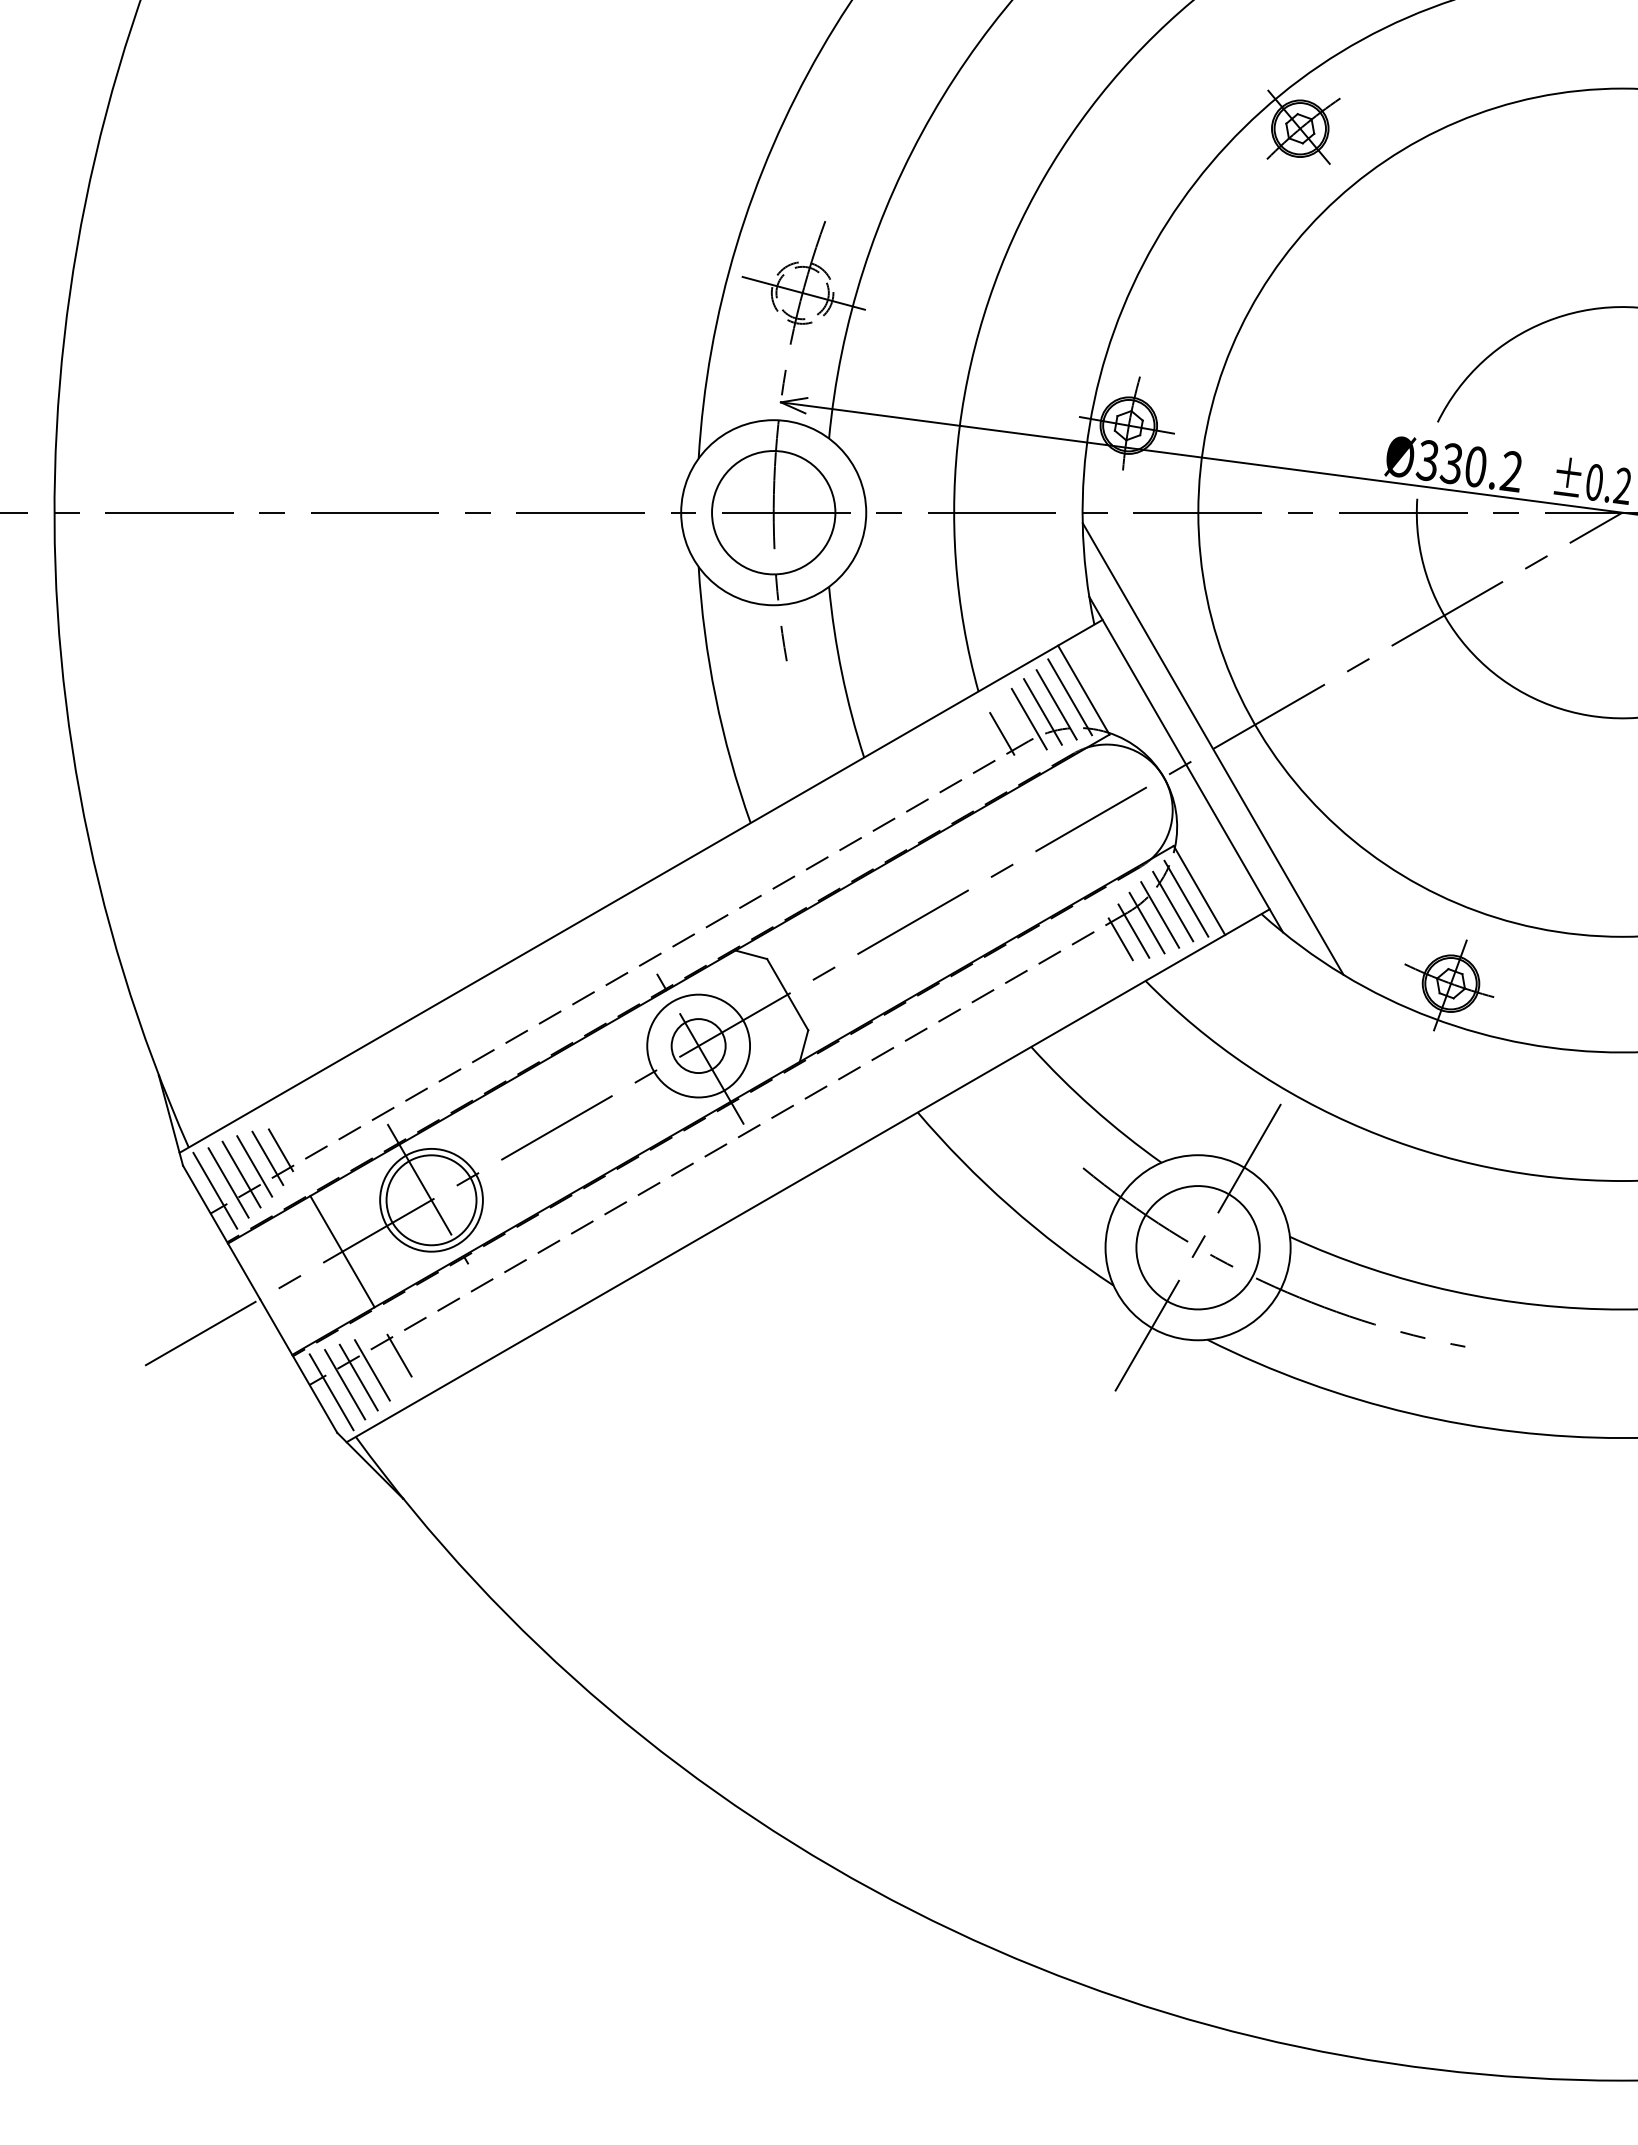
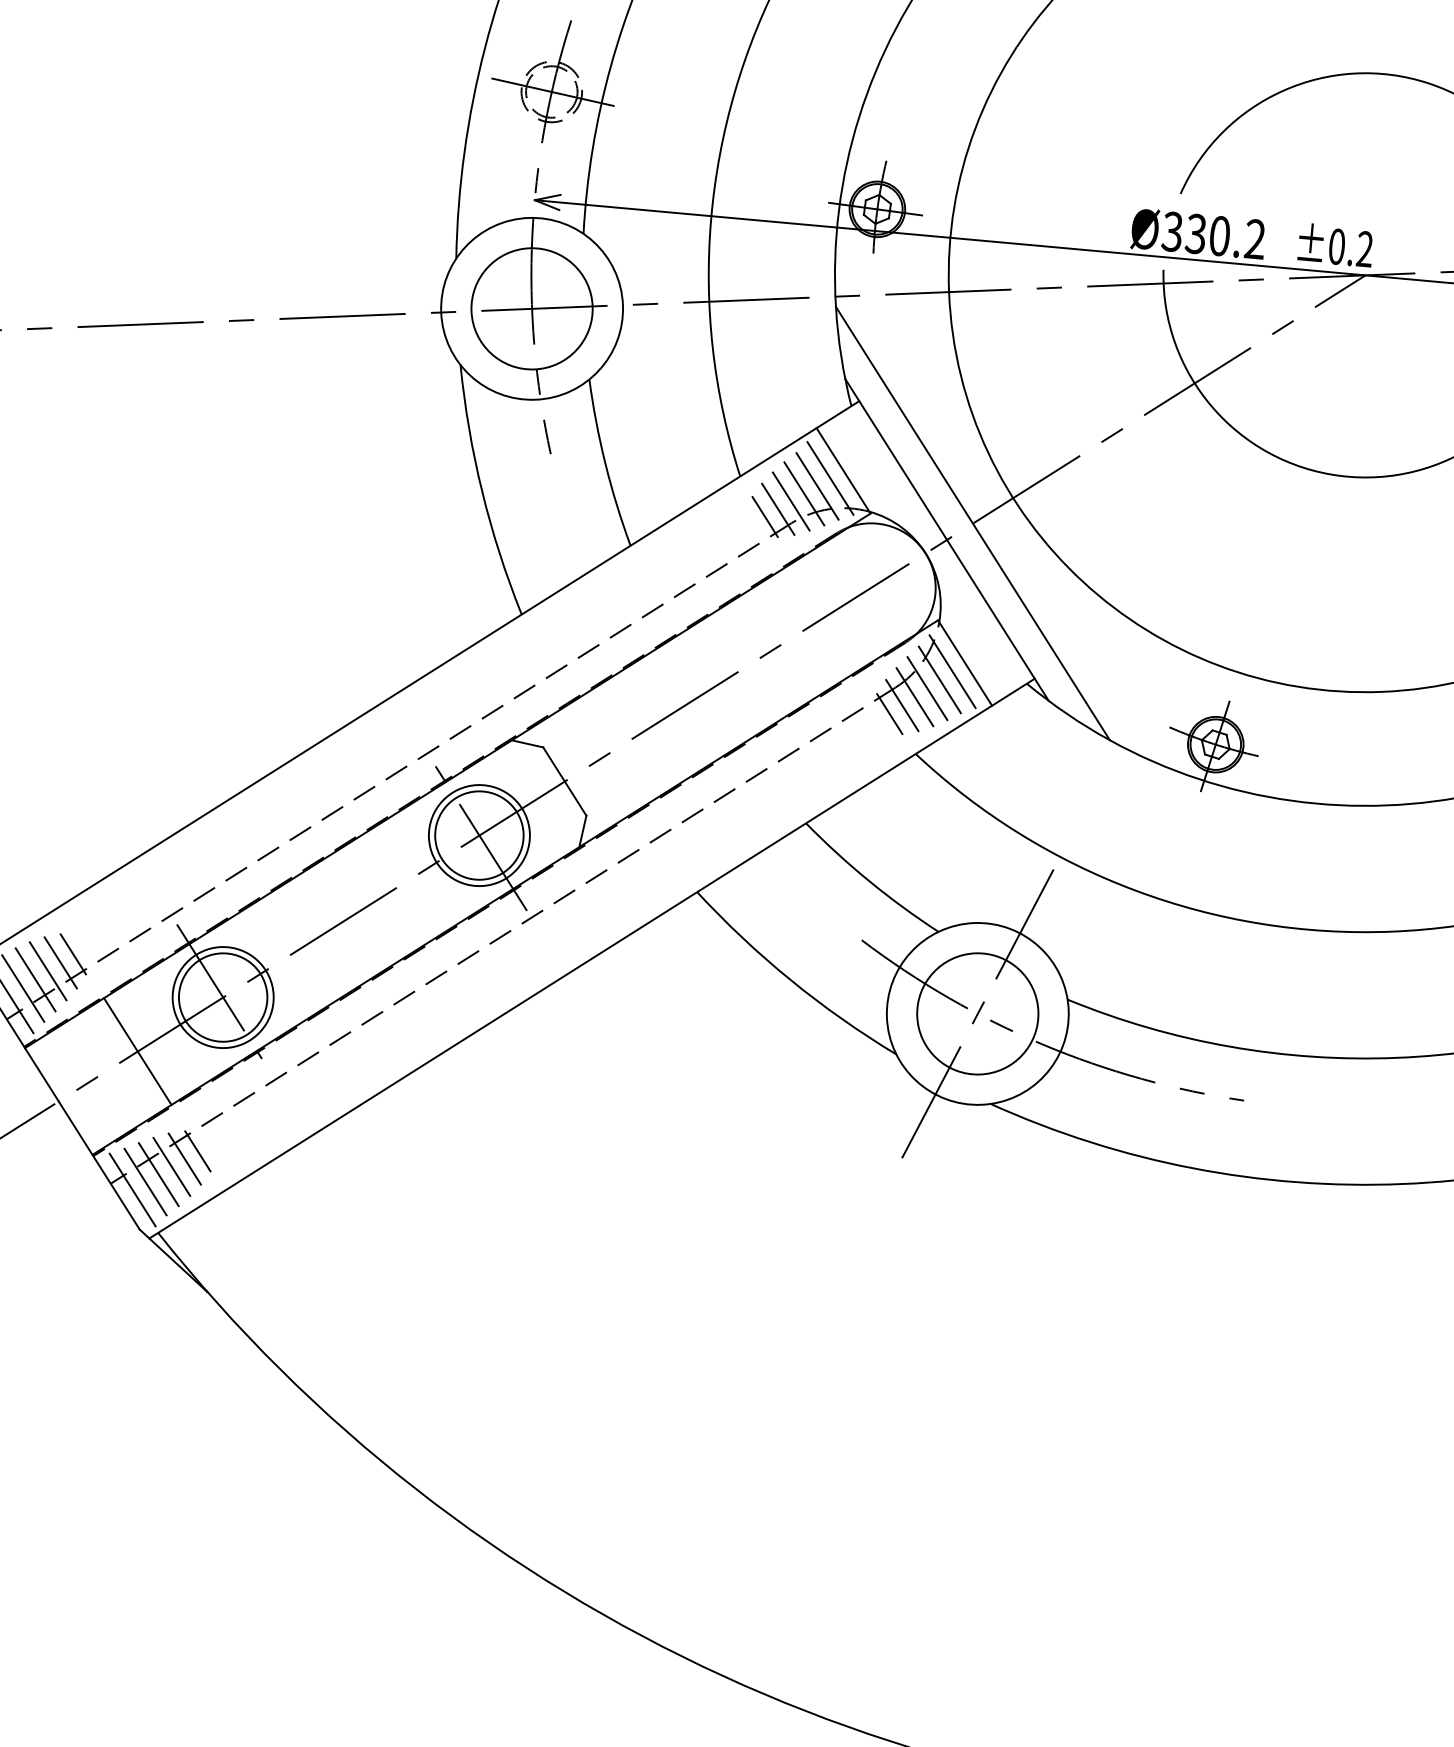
line: (1015, 726) -> (777, 509), added
circle: (698, 1046) -> (479, 836), size x1.67
line: (385, 1362) -> (184, 1158), added

